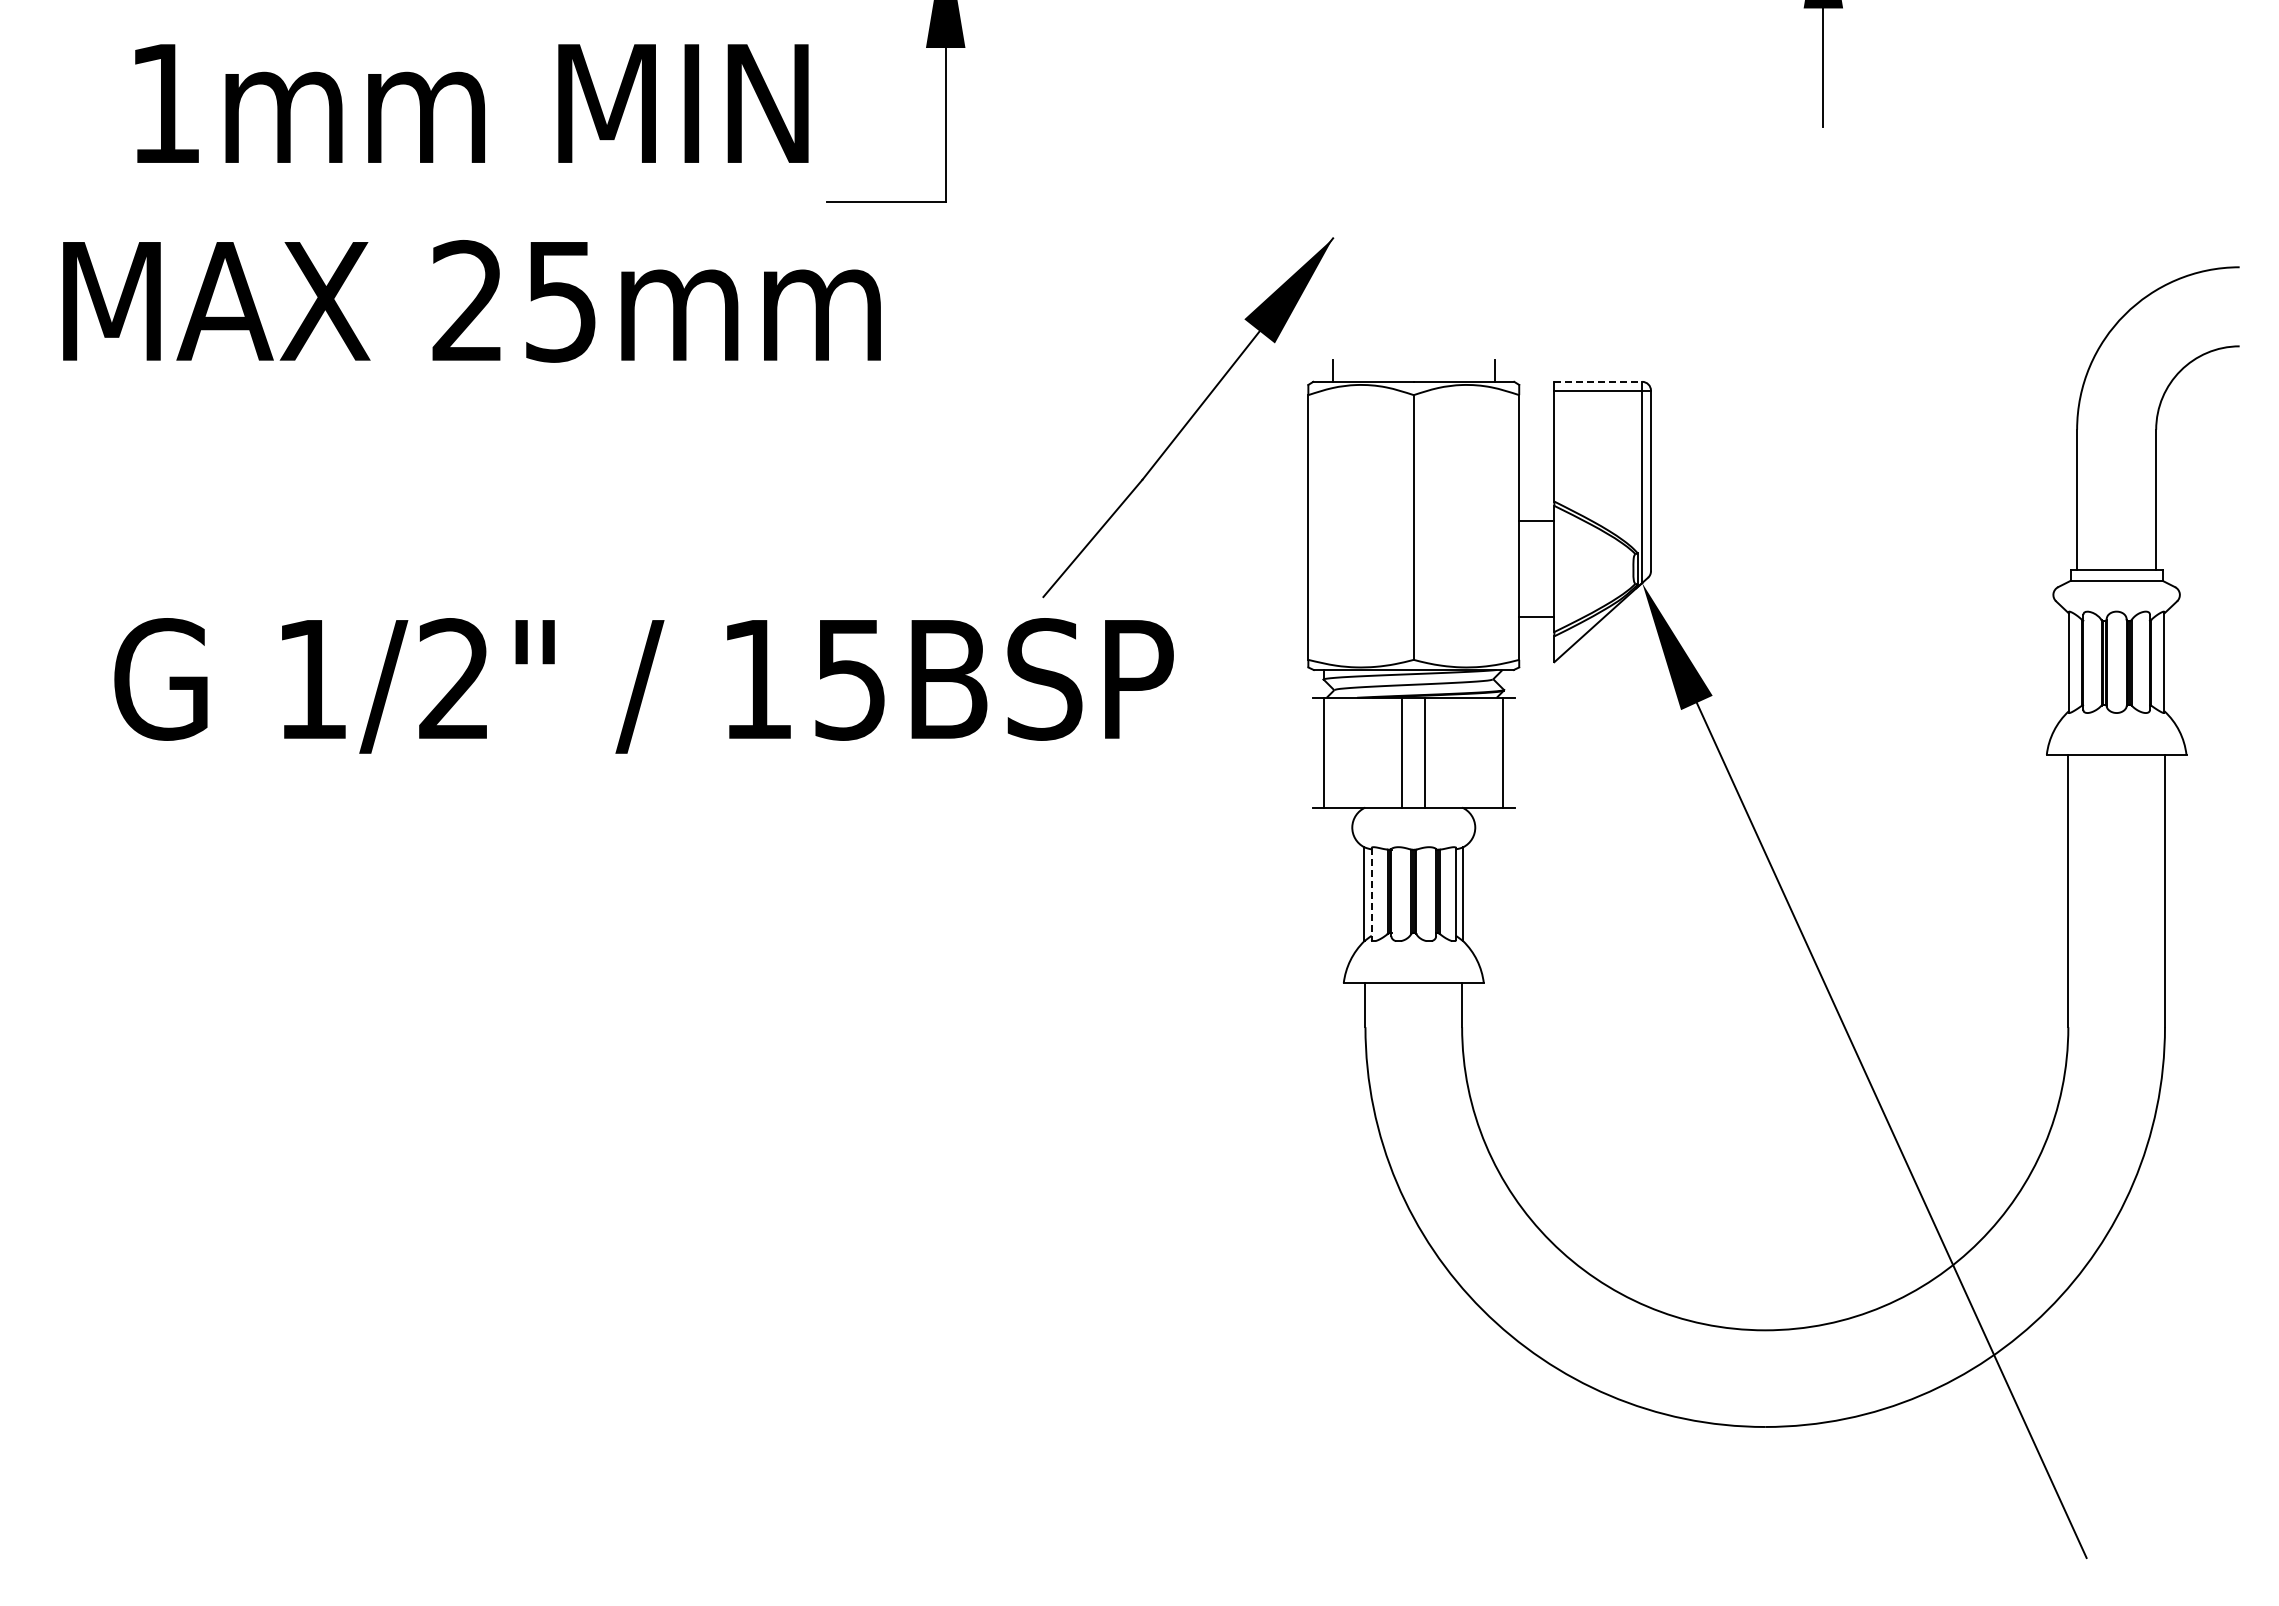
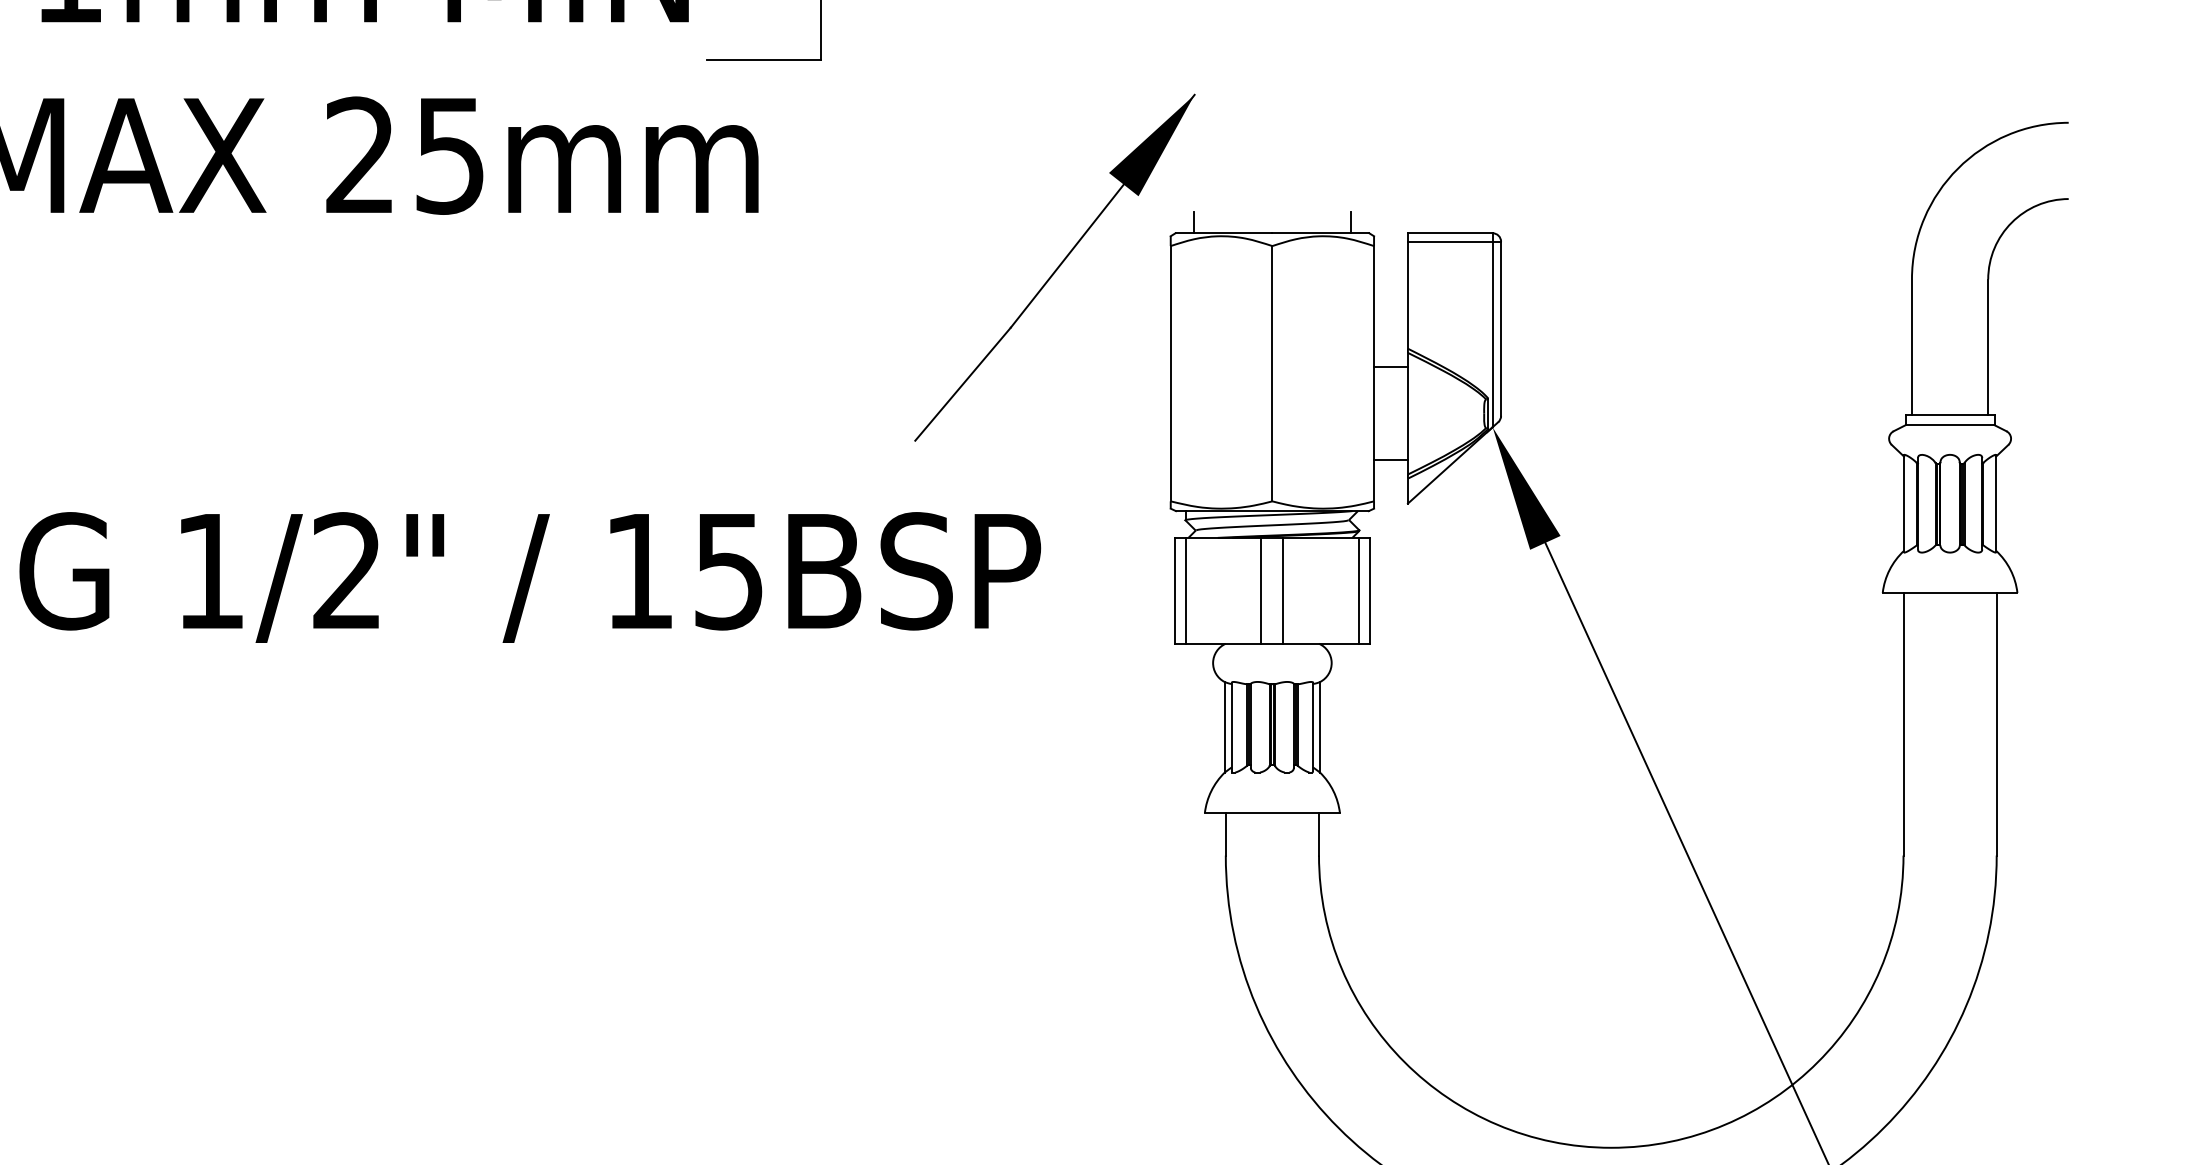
line: (1598, 381) -> (1450, 232), dashed -> solid
text: (643, 685) -> (529, 577), moved
line: (1312, 752) -> (1174, 590), added
line: (1514, 752) -> (1369, 590), added
line: (1371, 893) -> (1231, 726), dashed -> solid

